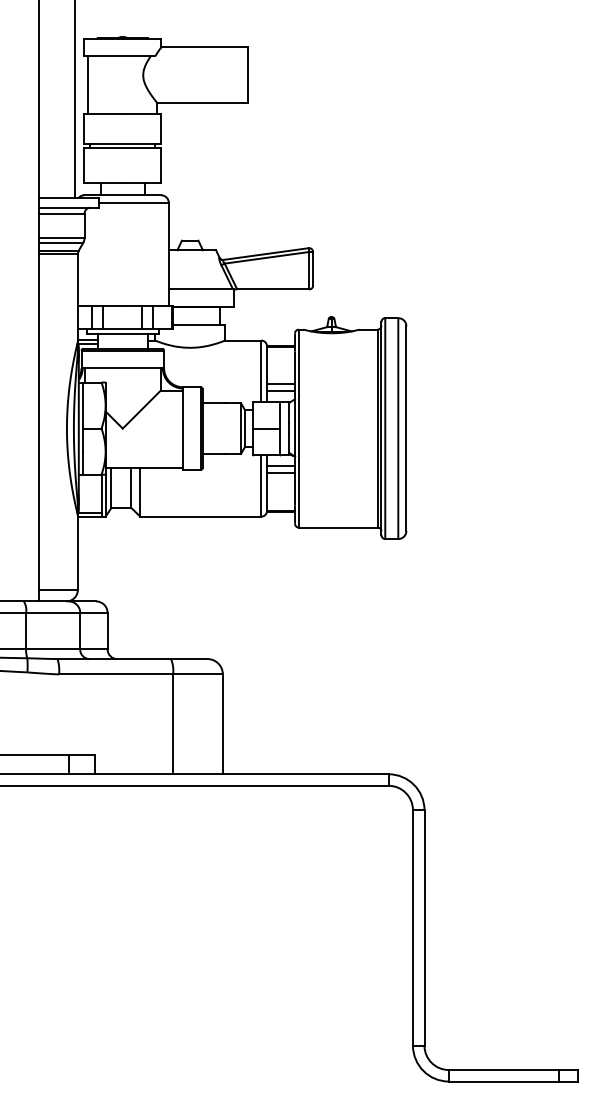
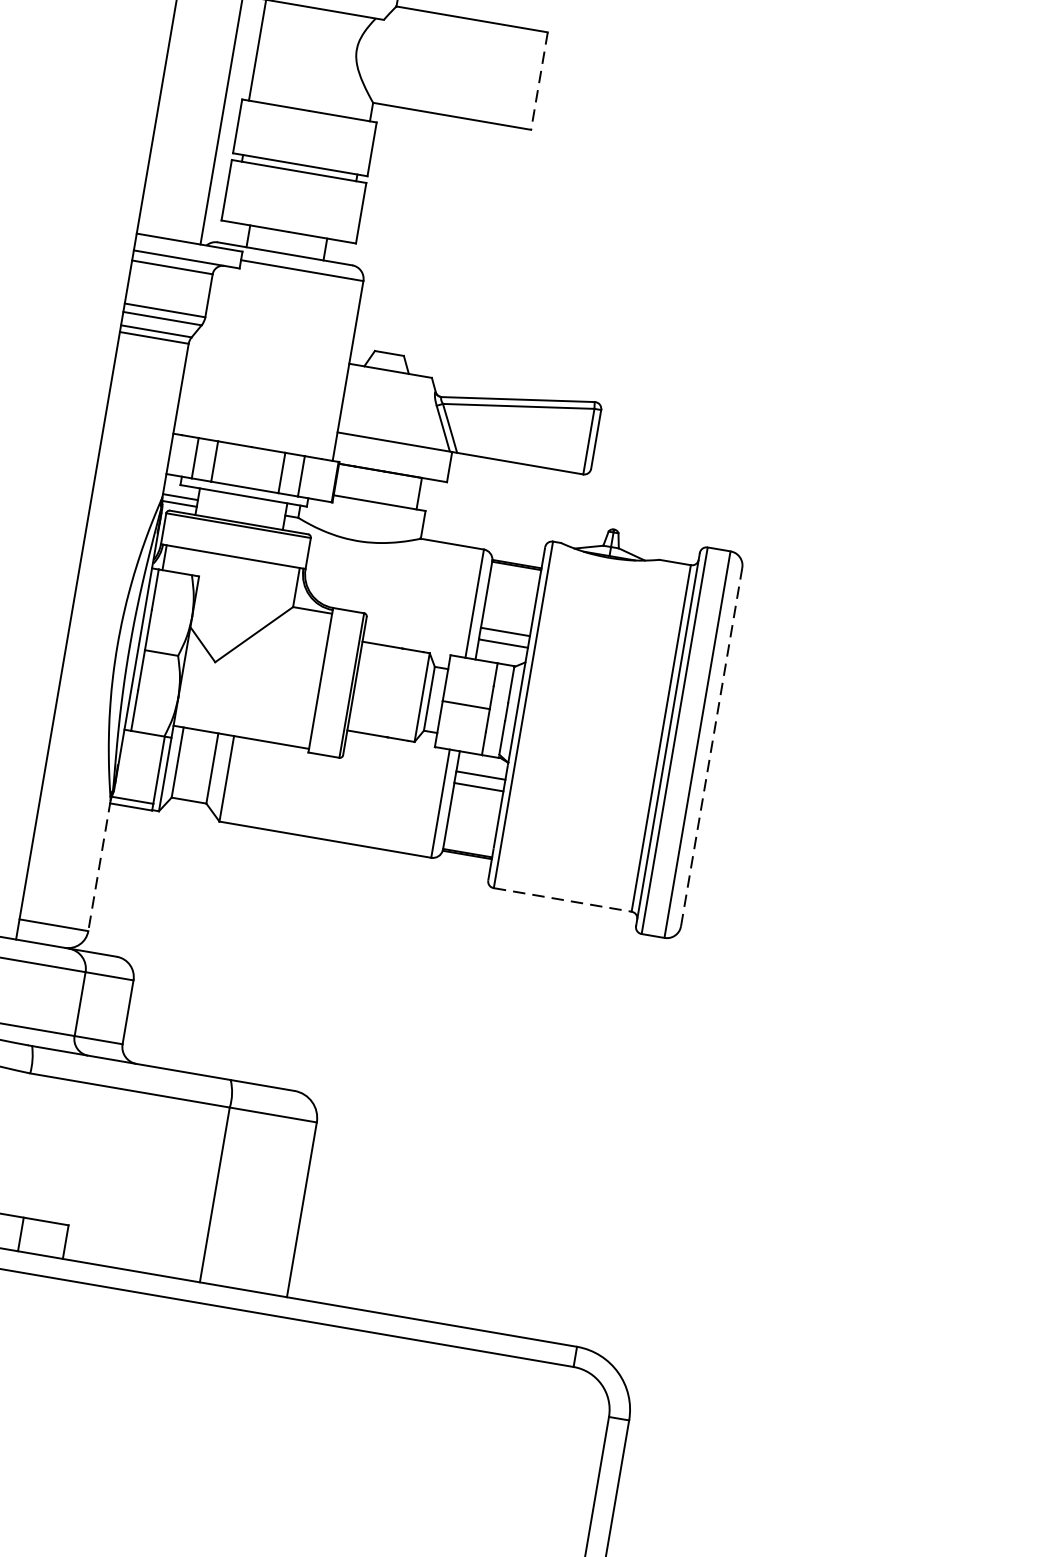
line: (247, 75) -> (539, 81), solid -> dashed
line: (406, 428) -> (711, 746), solid -> dashed
line: (338, 527) -> (563, 899), solid -> dashed
line: (77, 552) -> (98, 865), solid -> dashed

